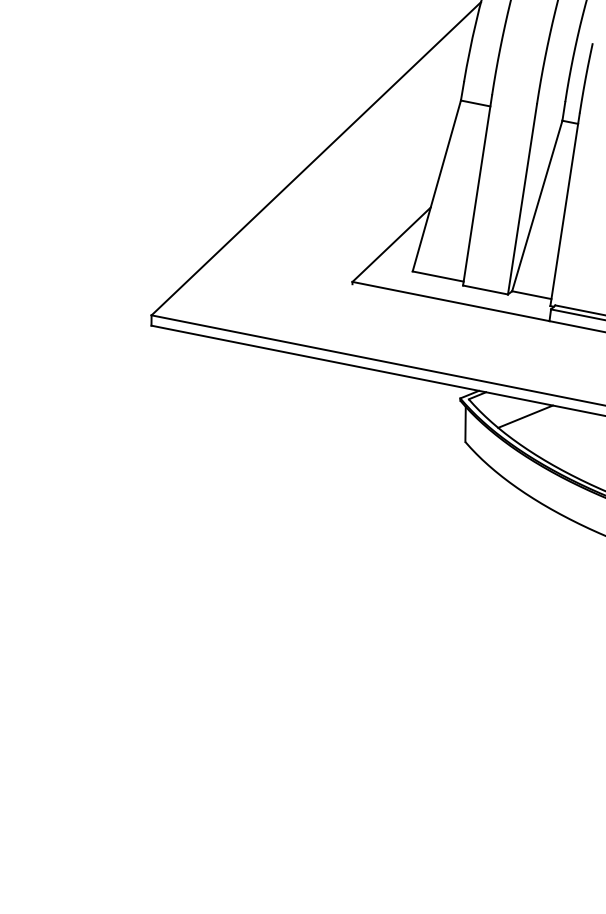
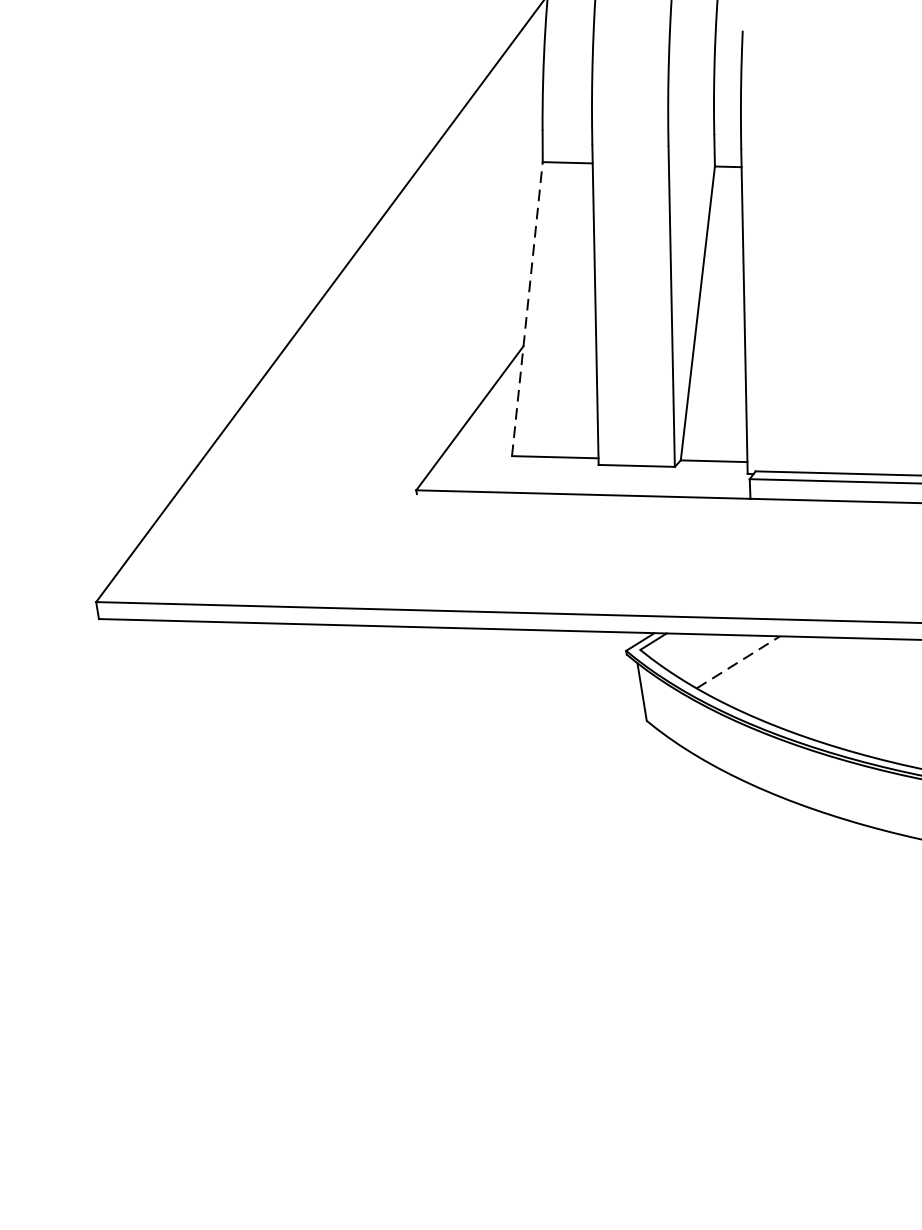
line: (436, 186) -> (526, 310), solid -> dashed
line: (525, 416) -> (738, 662), solid -> dashed

